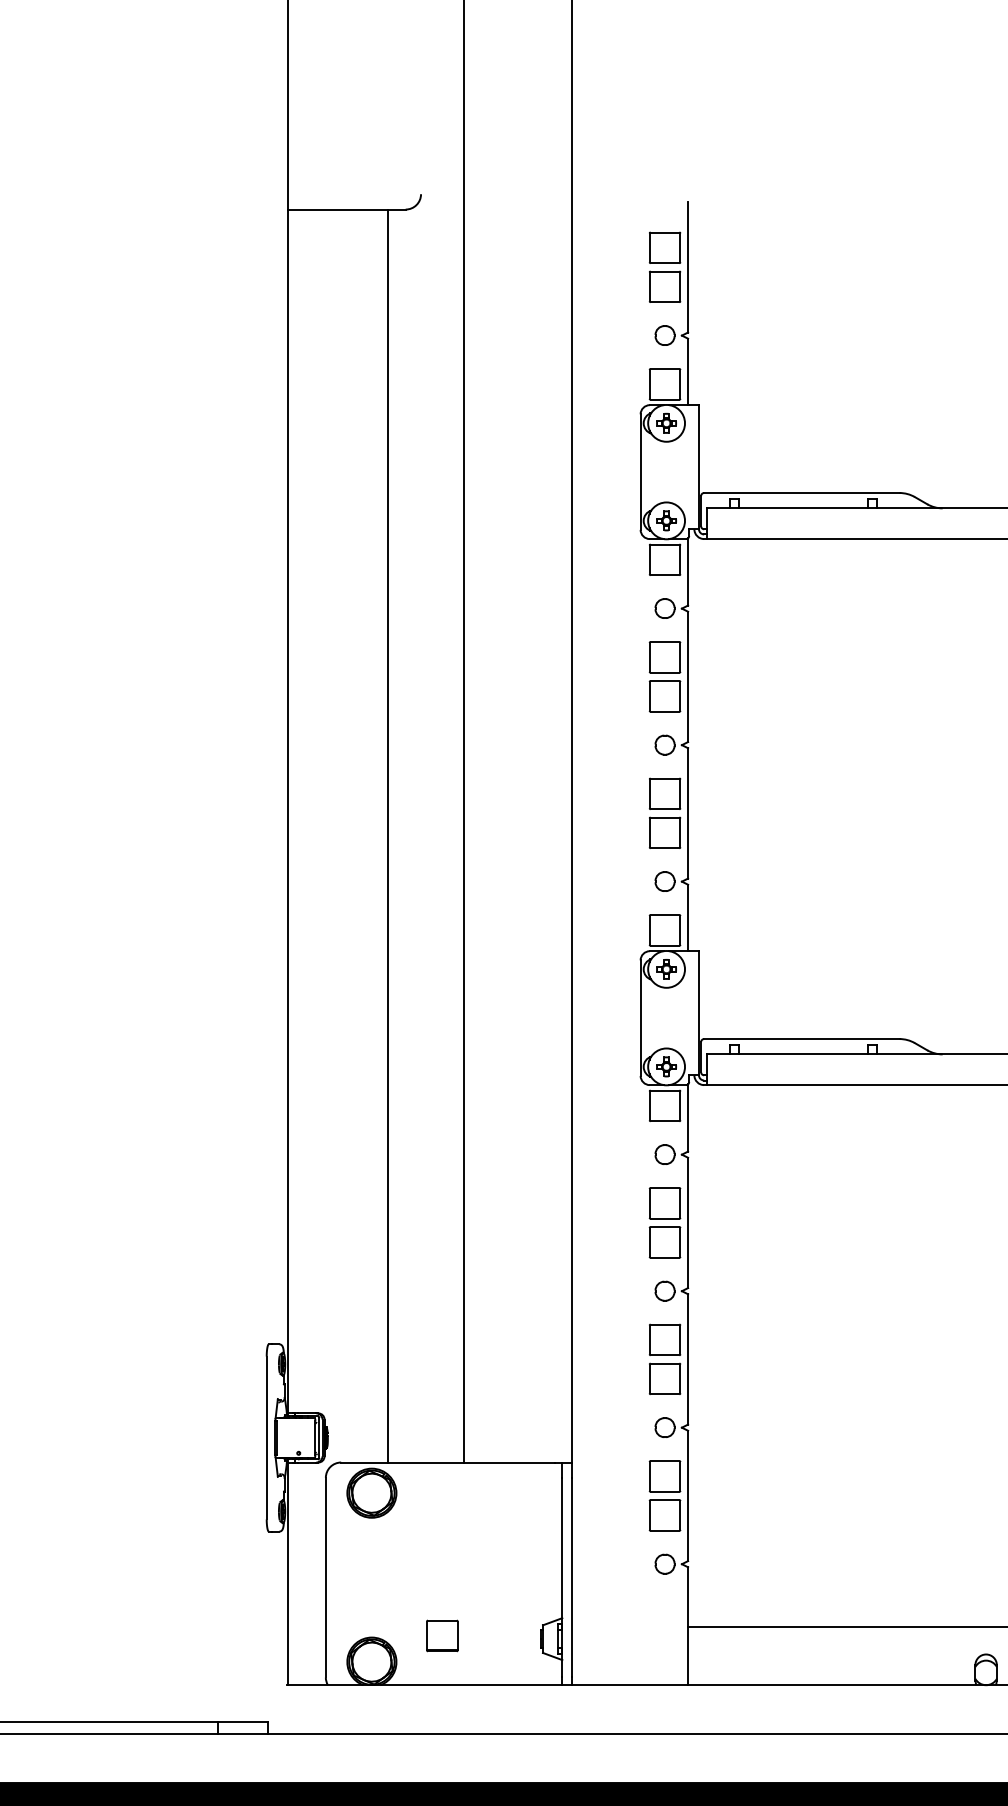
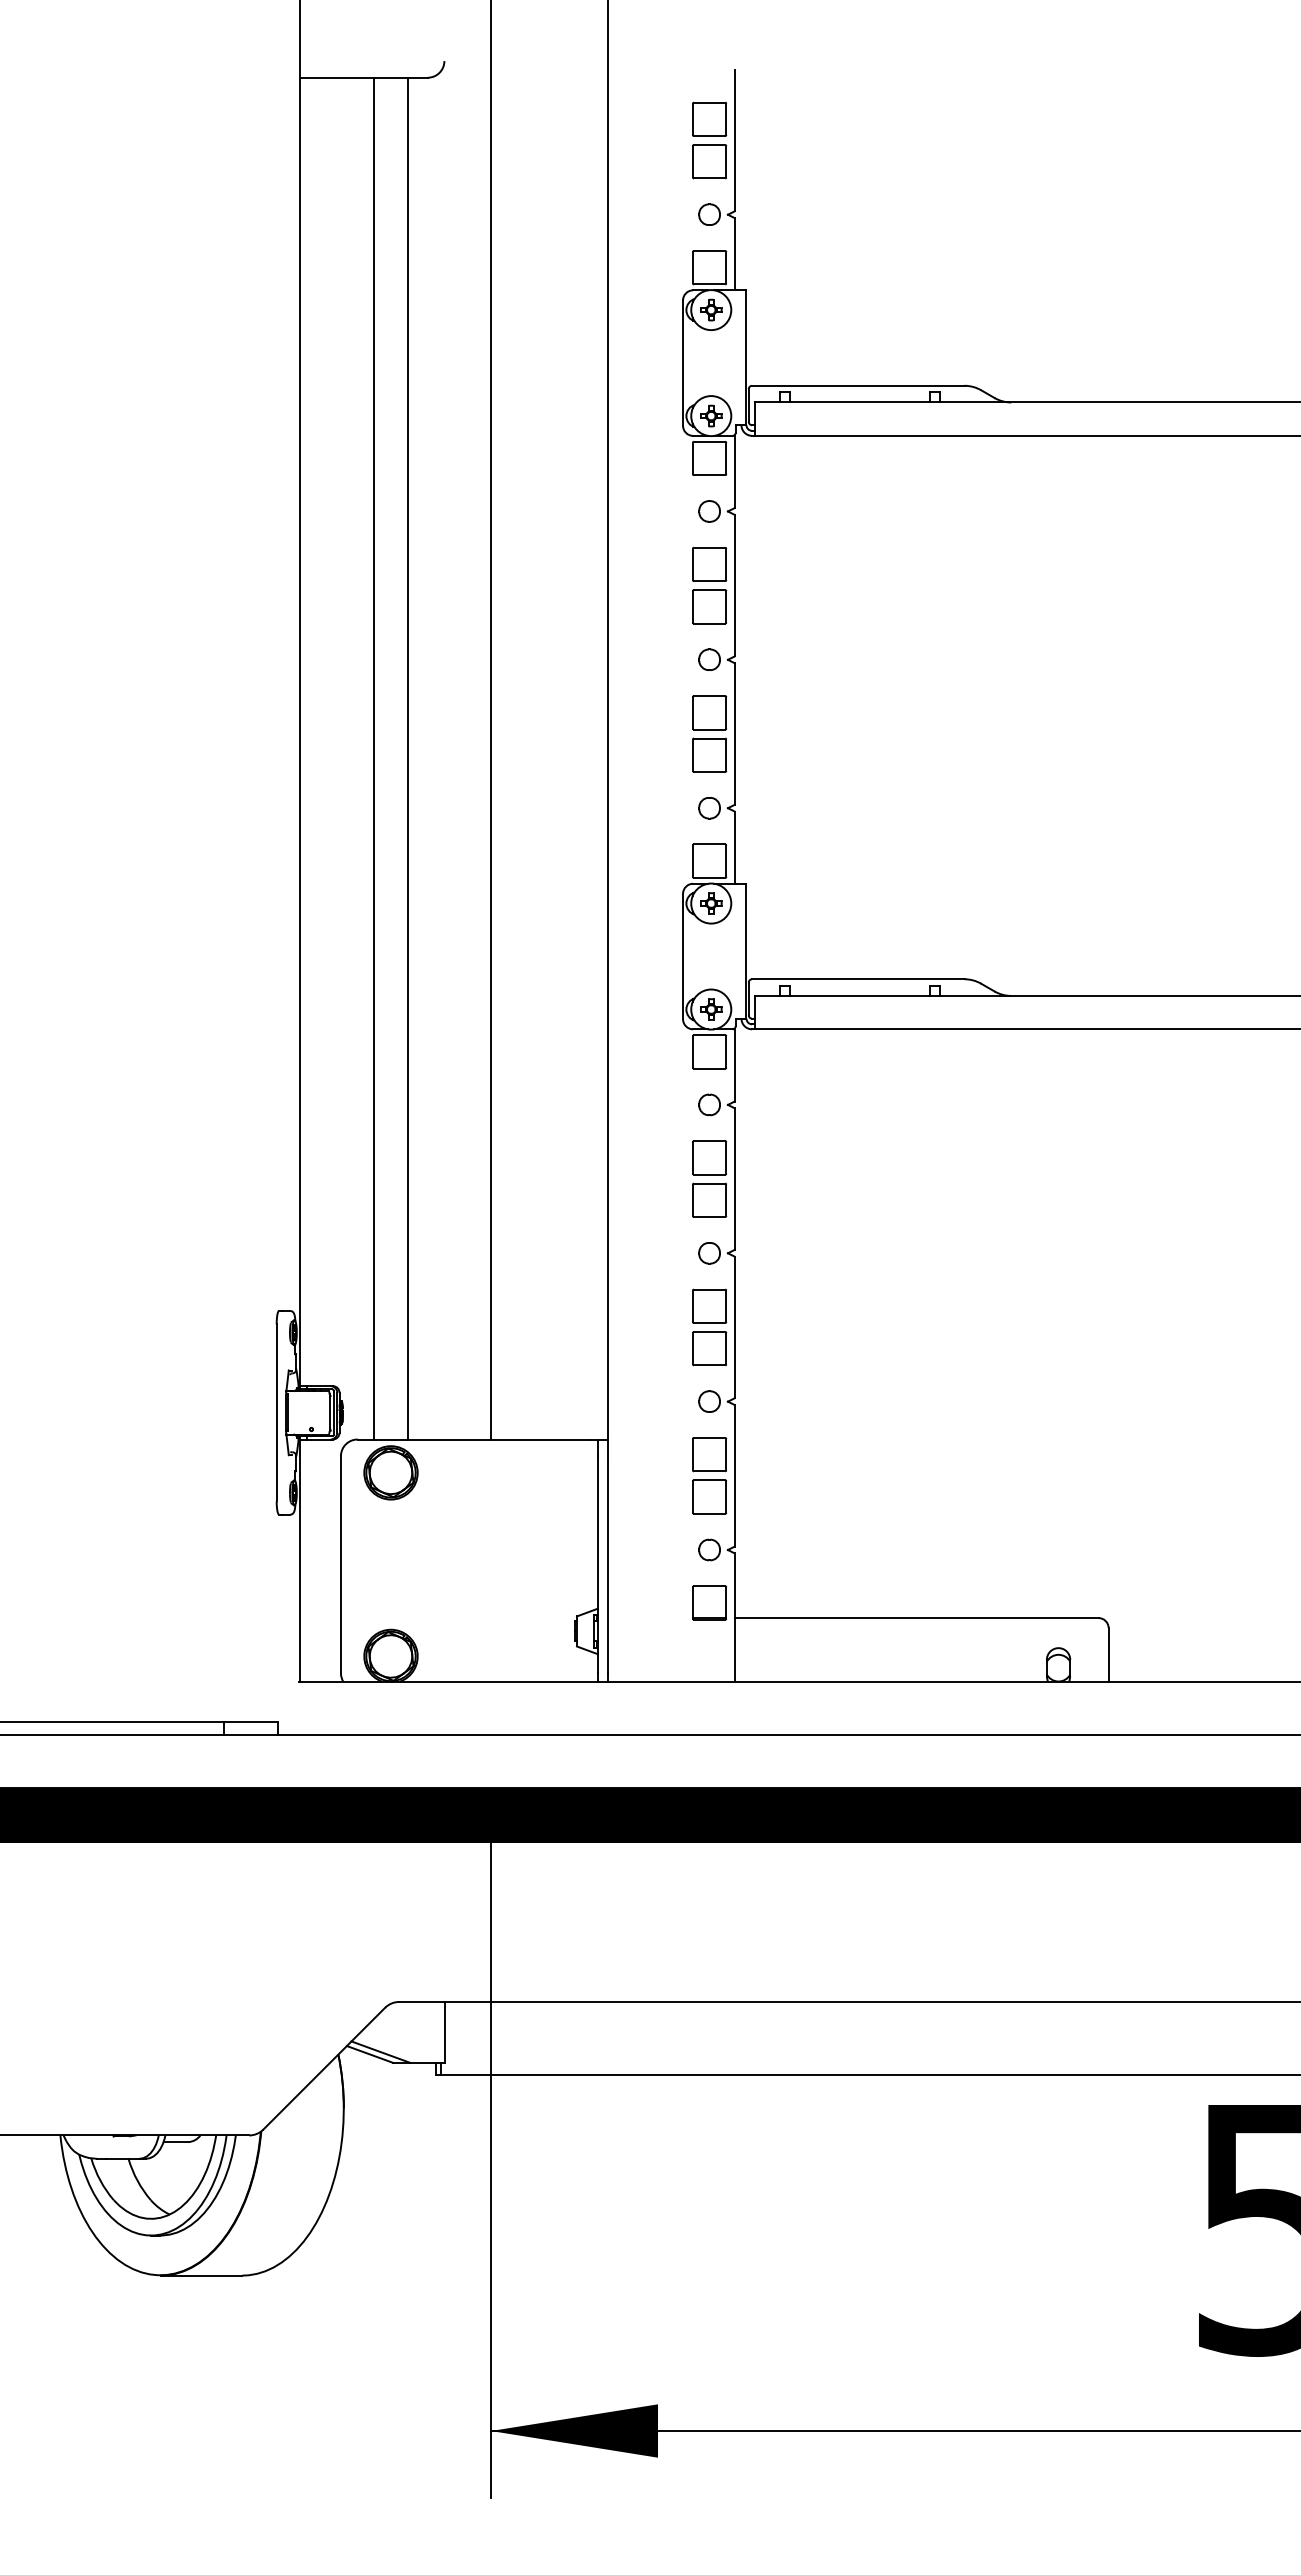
line: (355, 835) -> (373, 758), added
part: (442, 1635) -> (709, 1602), moved

